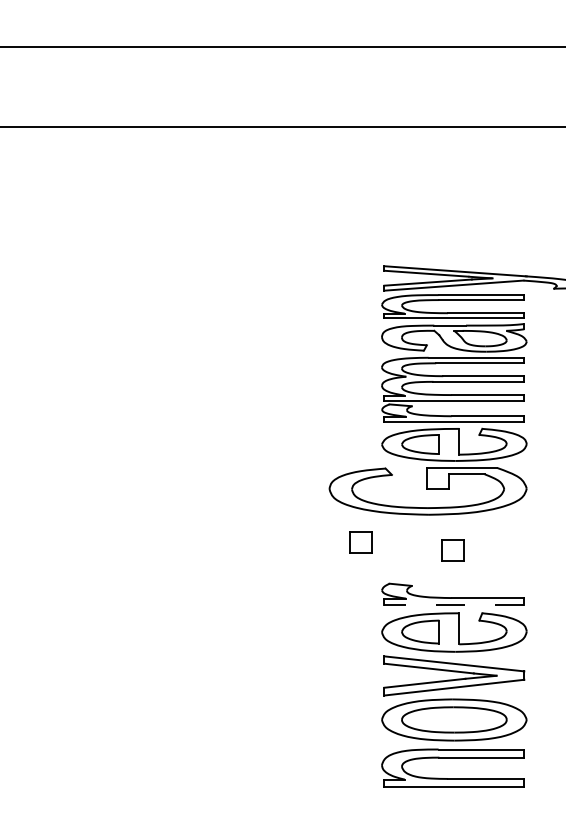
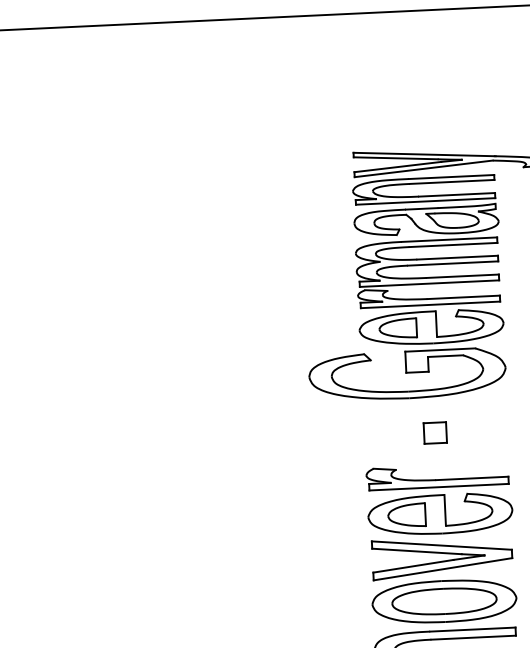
part: (360, 542) -> (342, 429), removed
line: (454, 605) -> (439, 487), dashed -> solid

